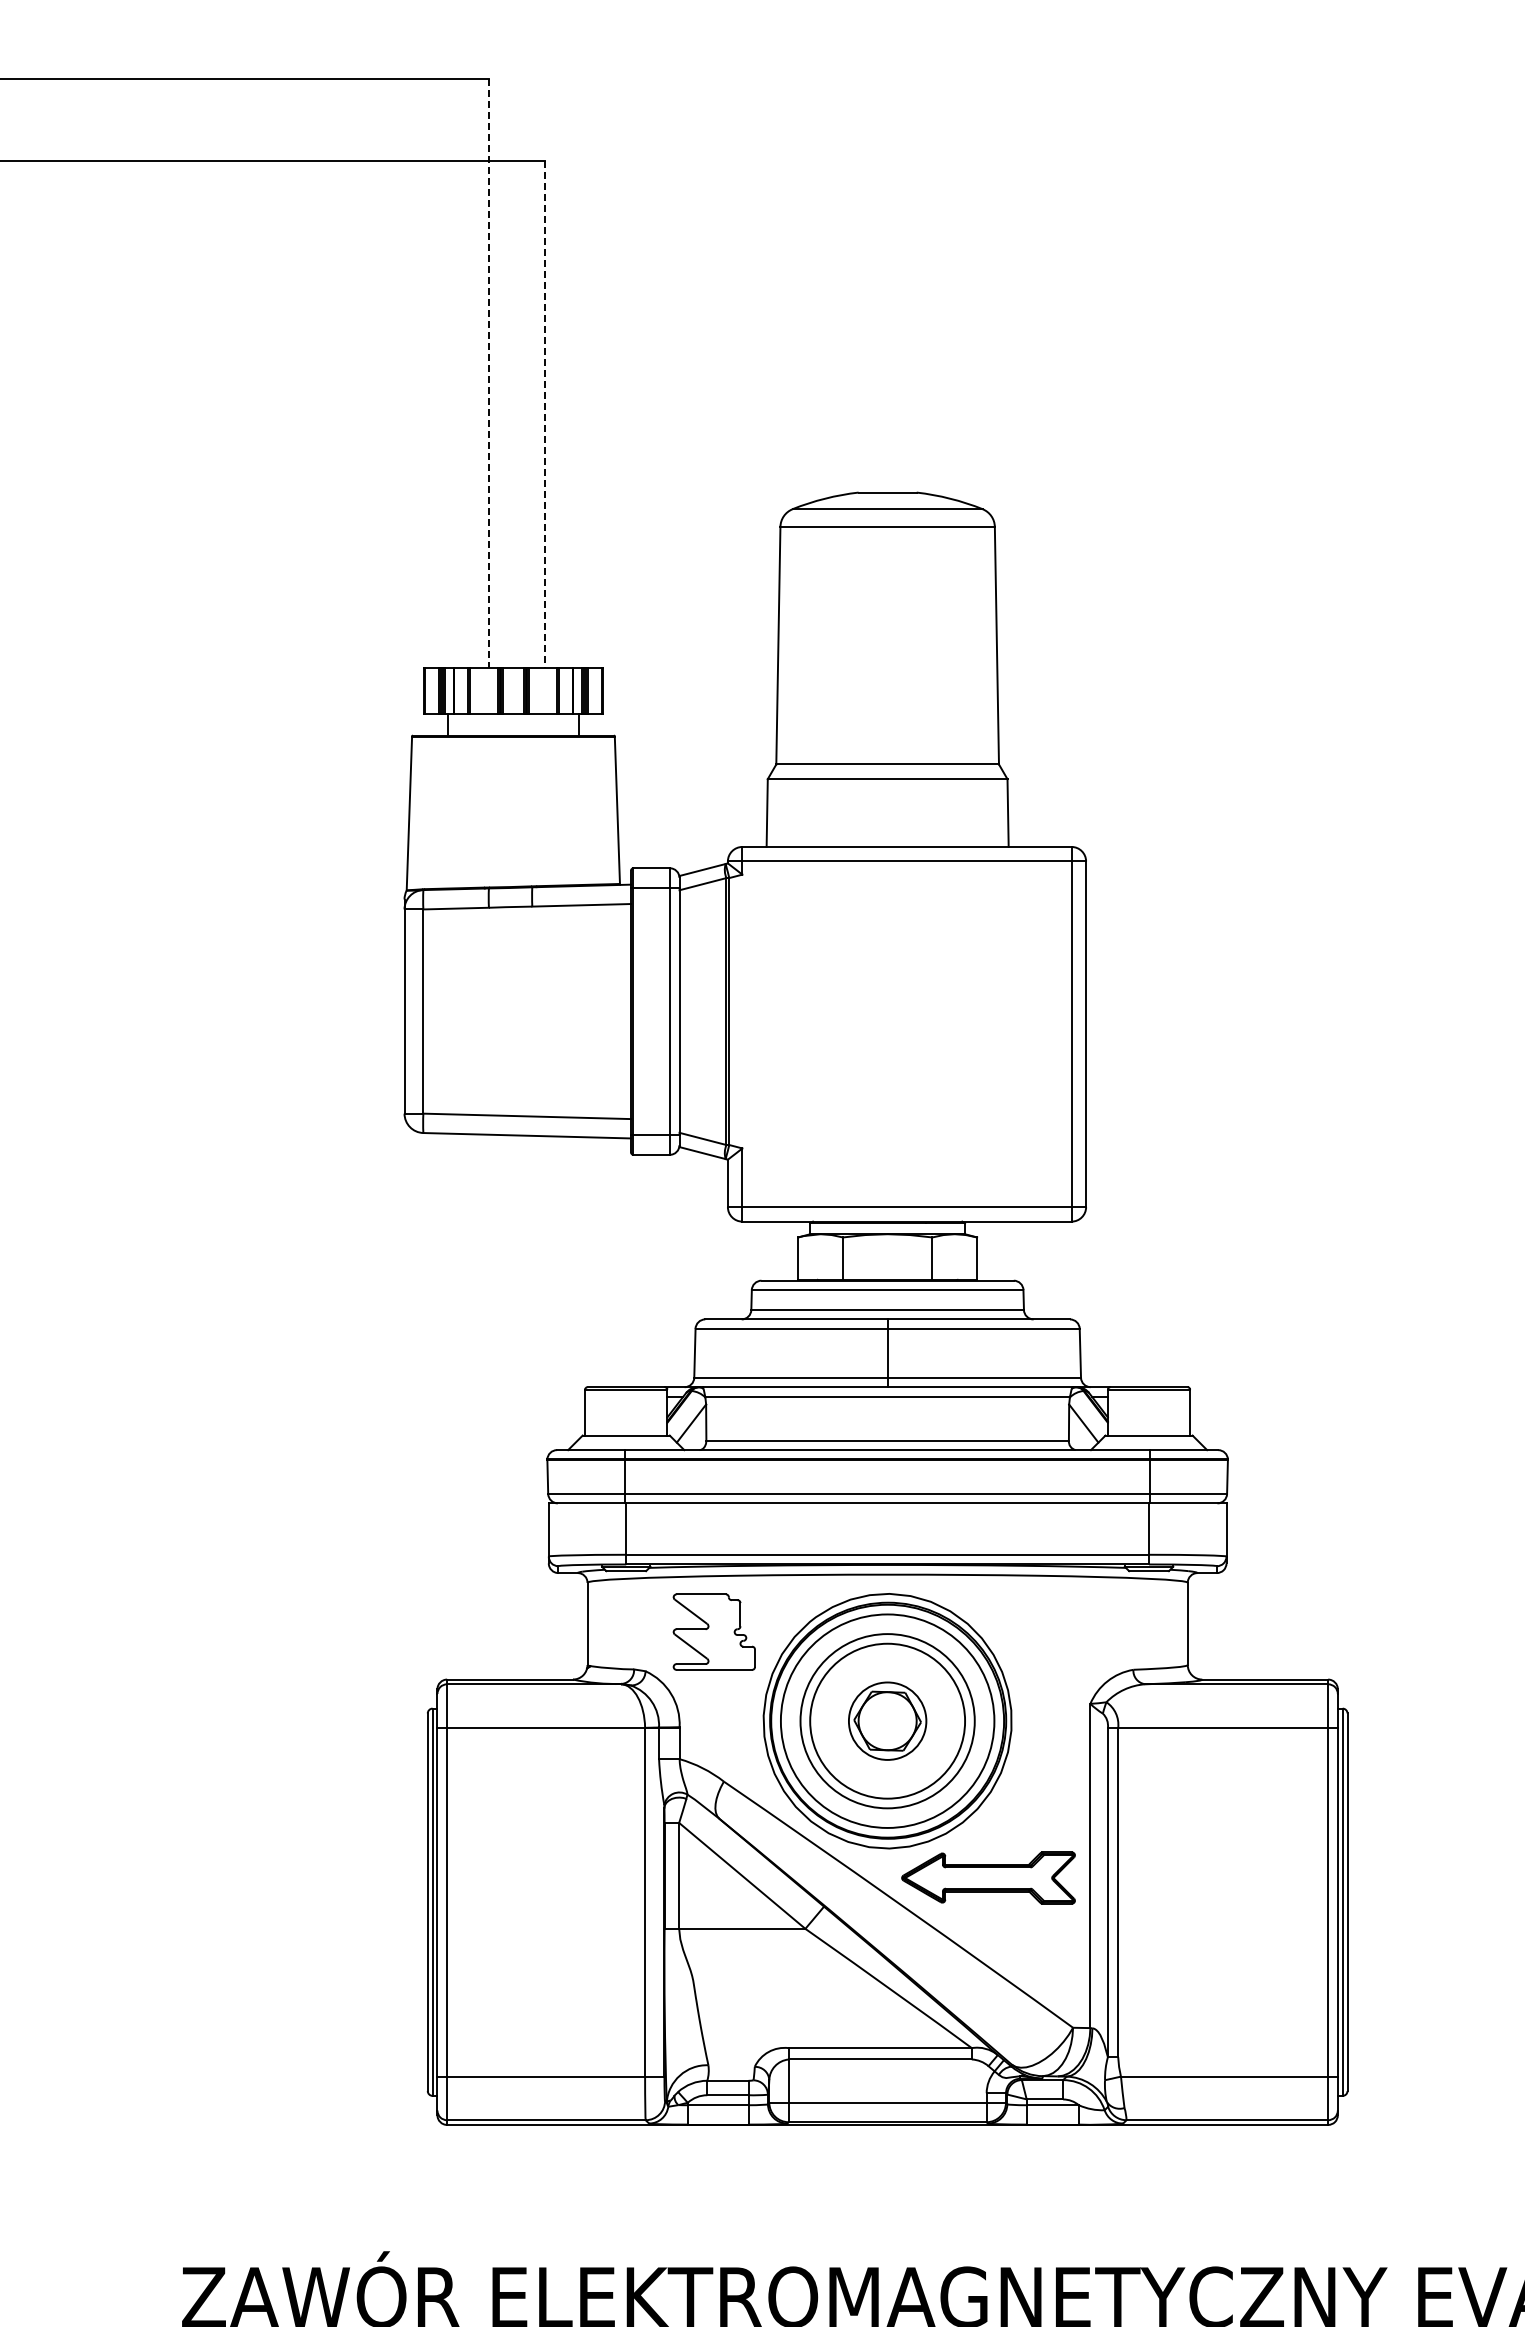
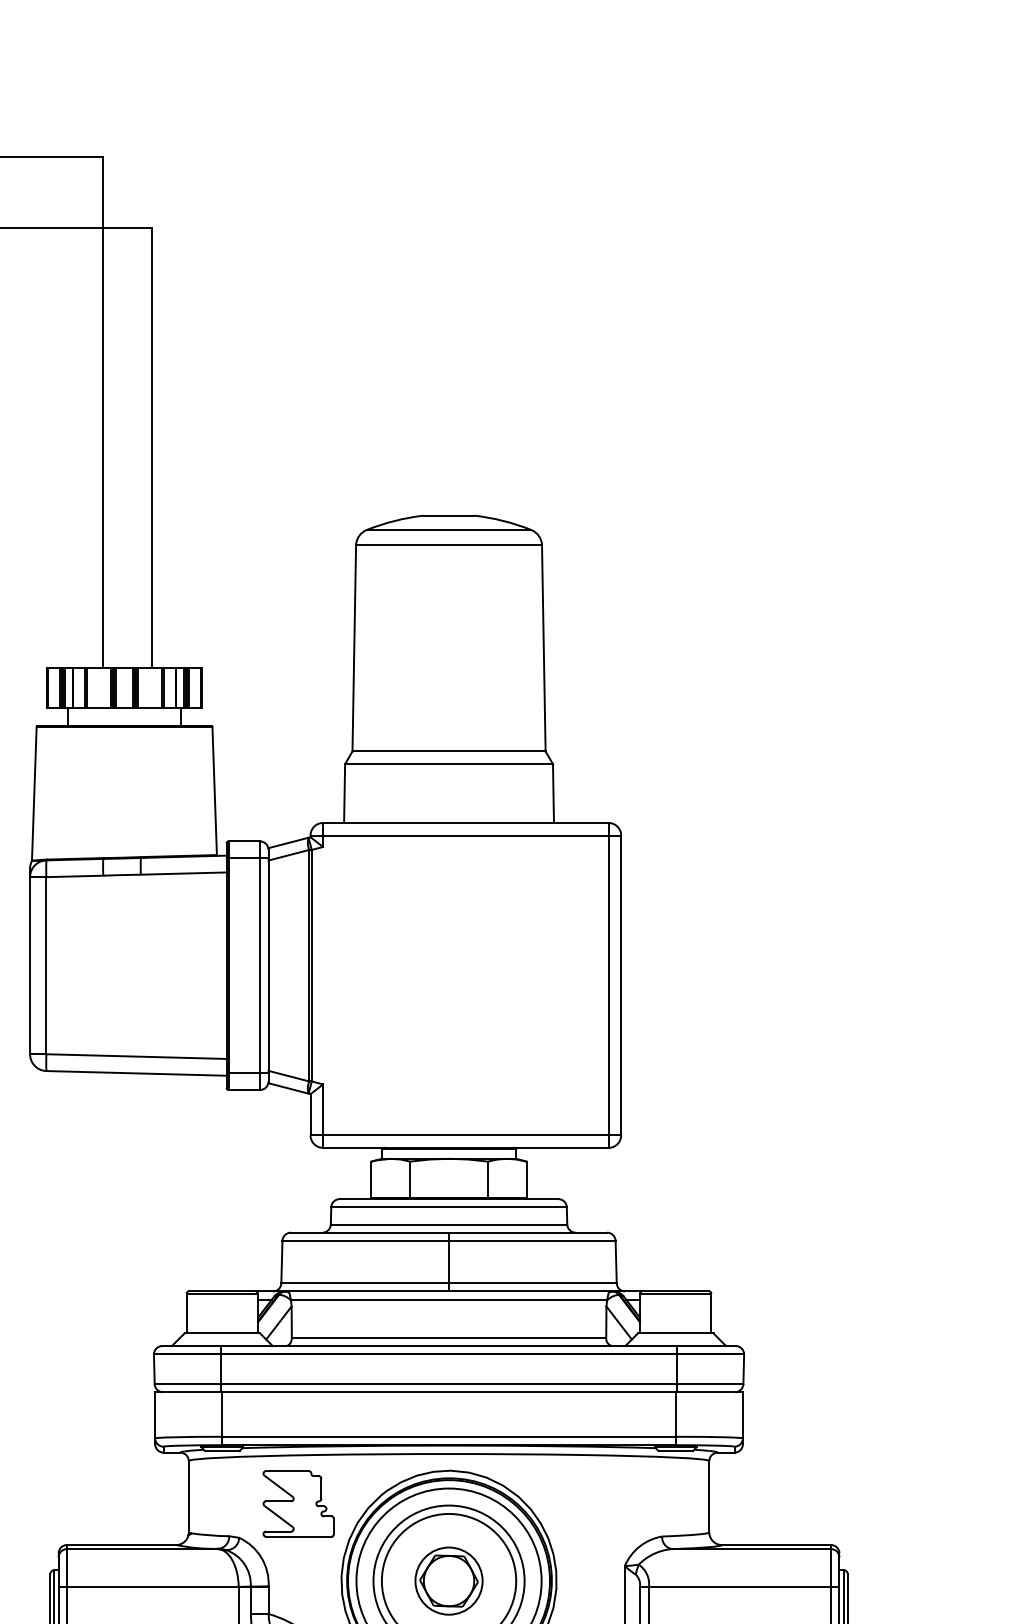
line: (489, 374) -> (103, 413), dashed -> solid
line: (545, 414) -> (152, 447), dashed -> solid

